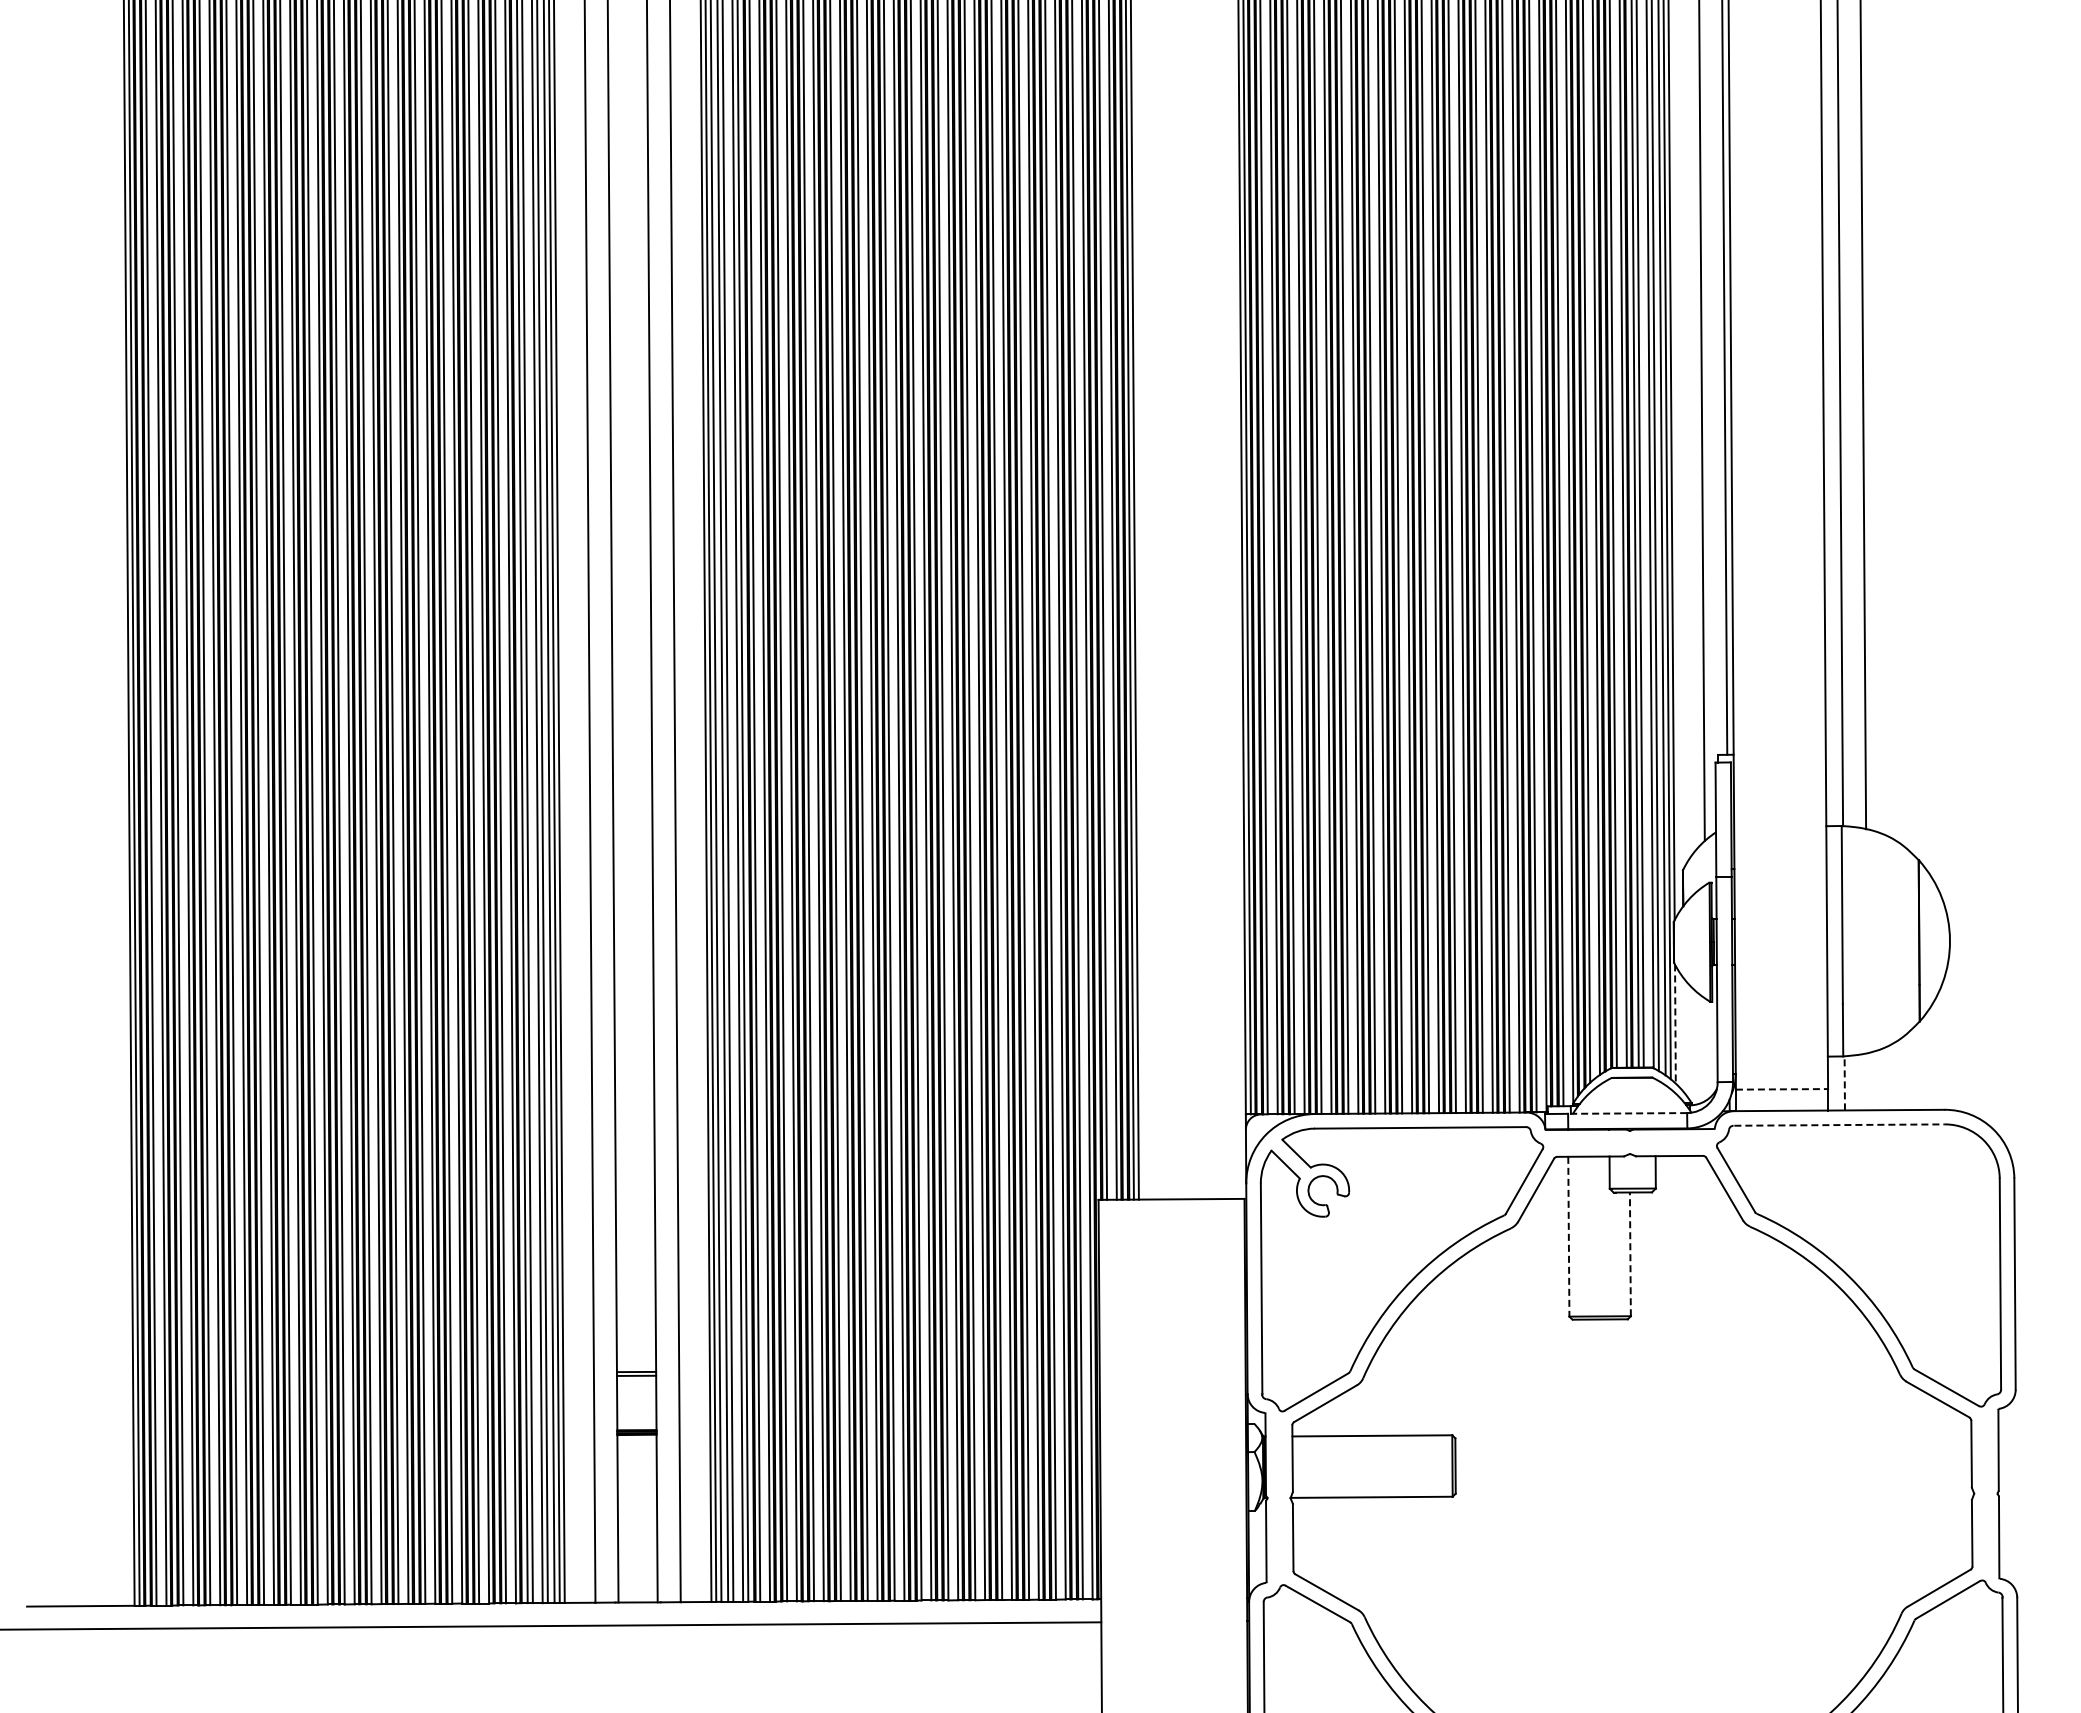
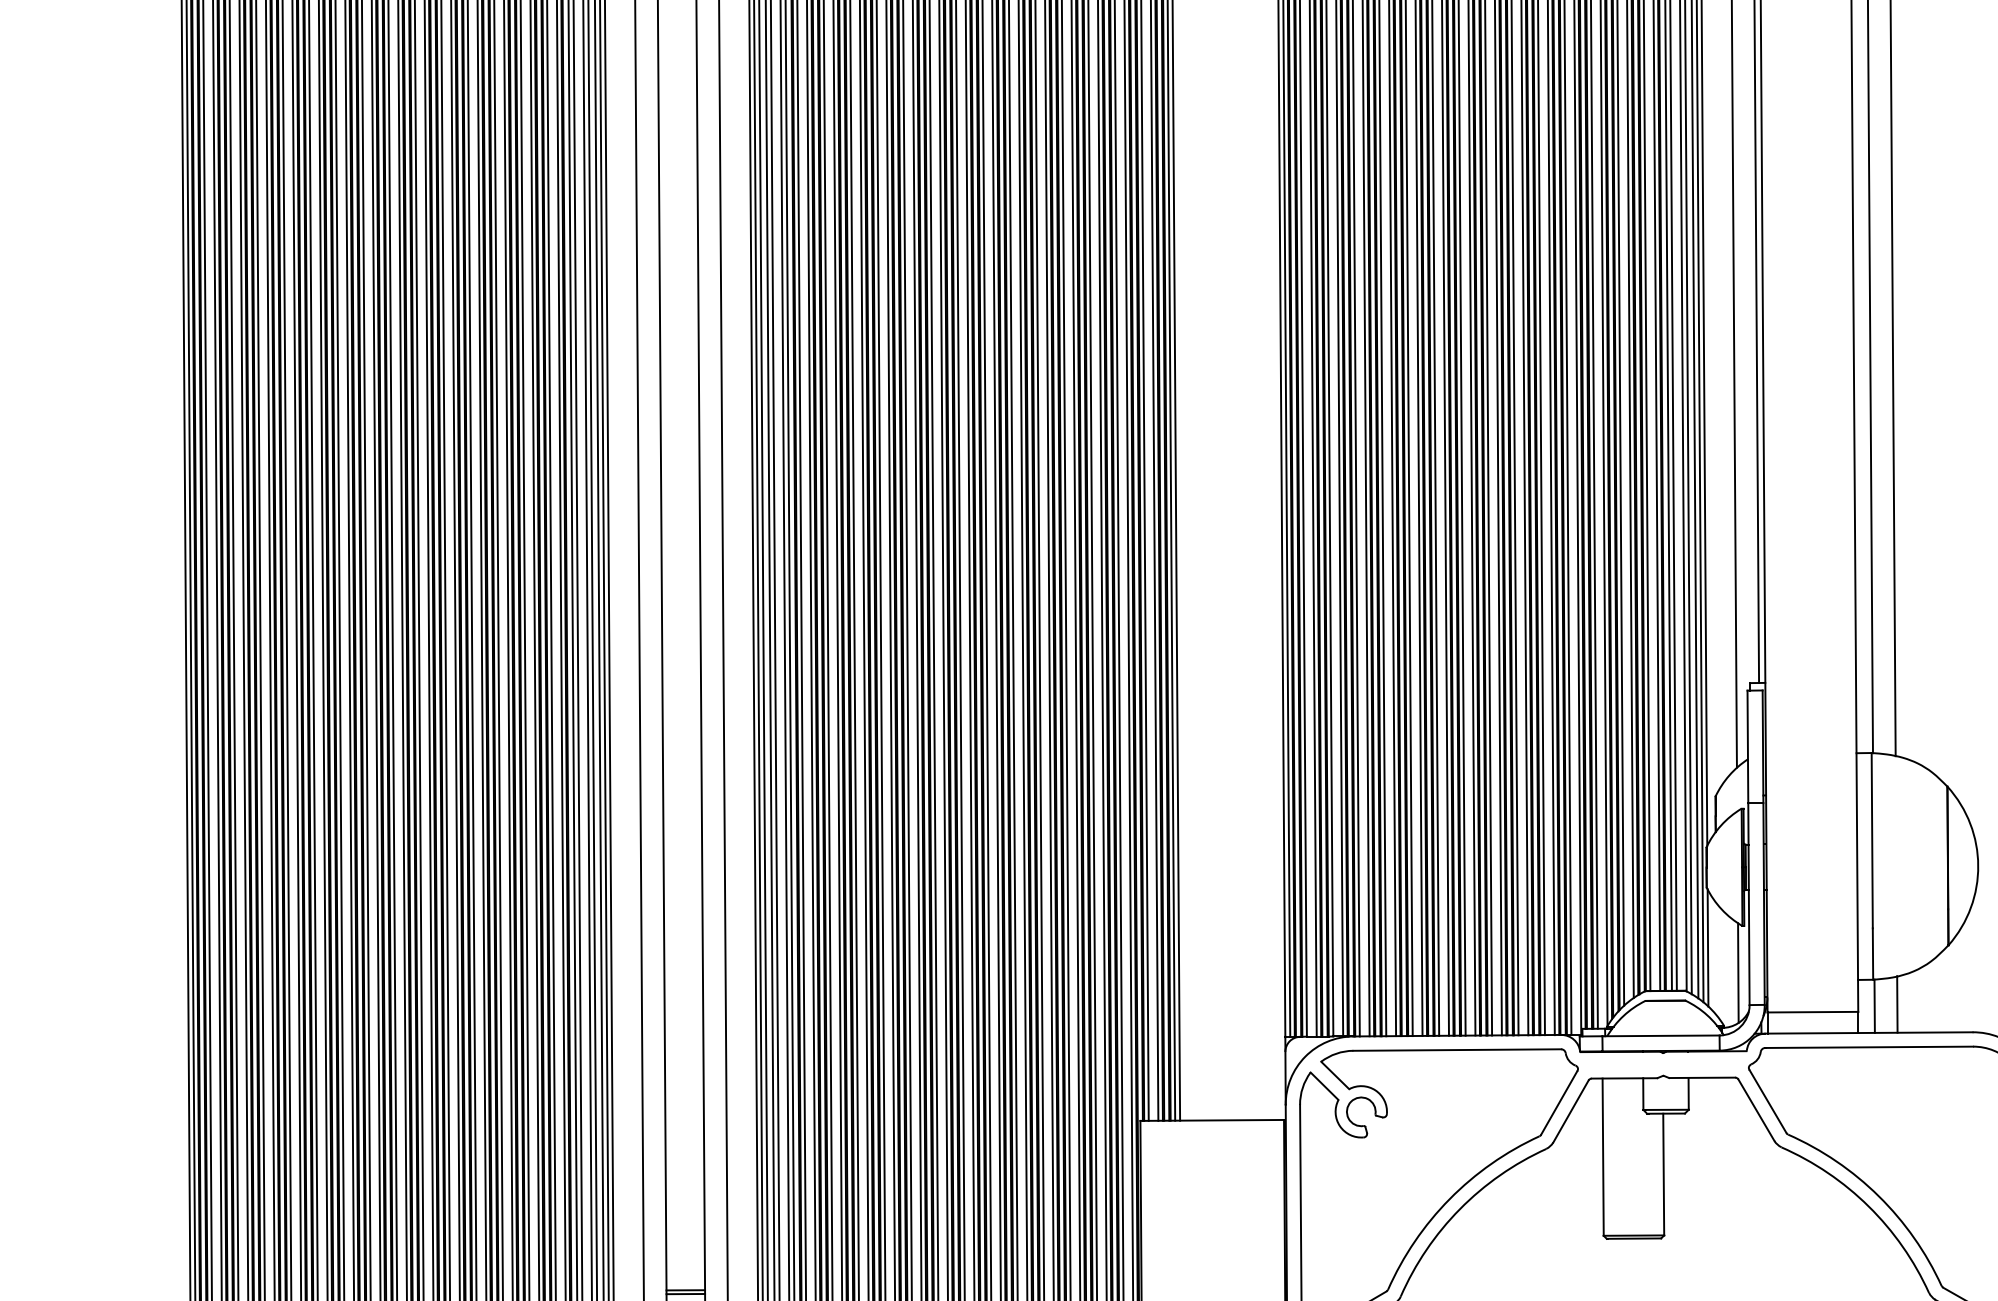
line: (1675, 1024) -> (1708, 948), dashed -> solid
line: (1705, 1049) -> (1737, 972), added
line: (1867, 1081) -> (1897, 1004), added
line: (1844, 1082) -> (1874, 1005), dashed -> solid
line: (1782, 1089) -> (1813, 1012), dashed -> solid
line: (1627, 1113) -> (1660, 1035), dashed -> solid
line: (1840, 1125) -> (1870, 1047), dashed -> solid
line: (1568, 1236) -> (1602, 1156), dashed -> solid
line: (1630, 1254) -> (1663, 1174), dashed -> solid

